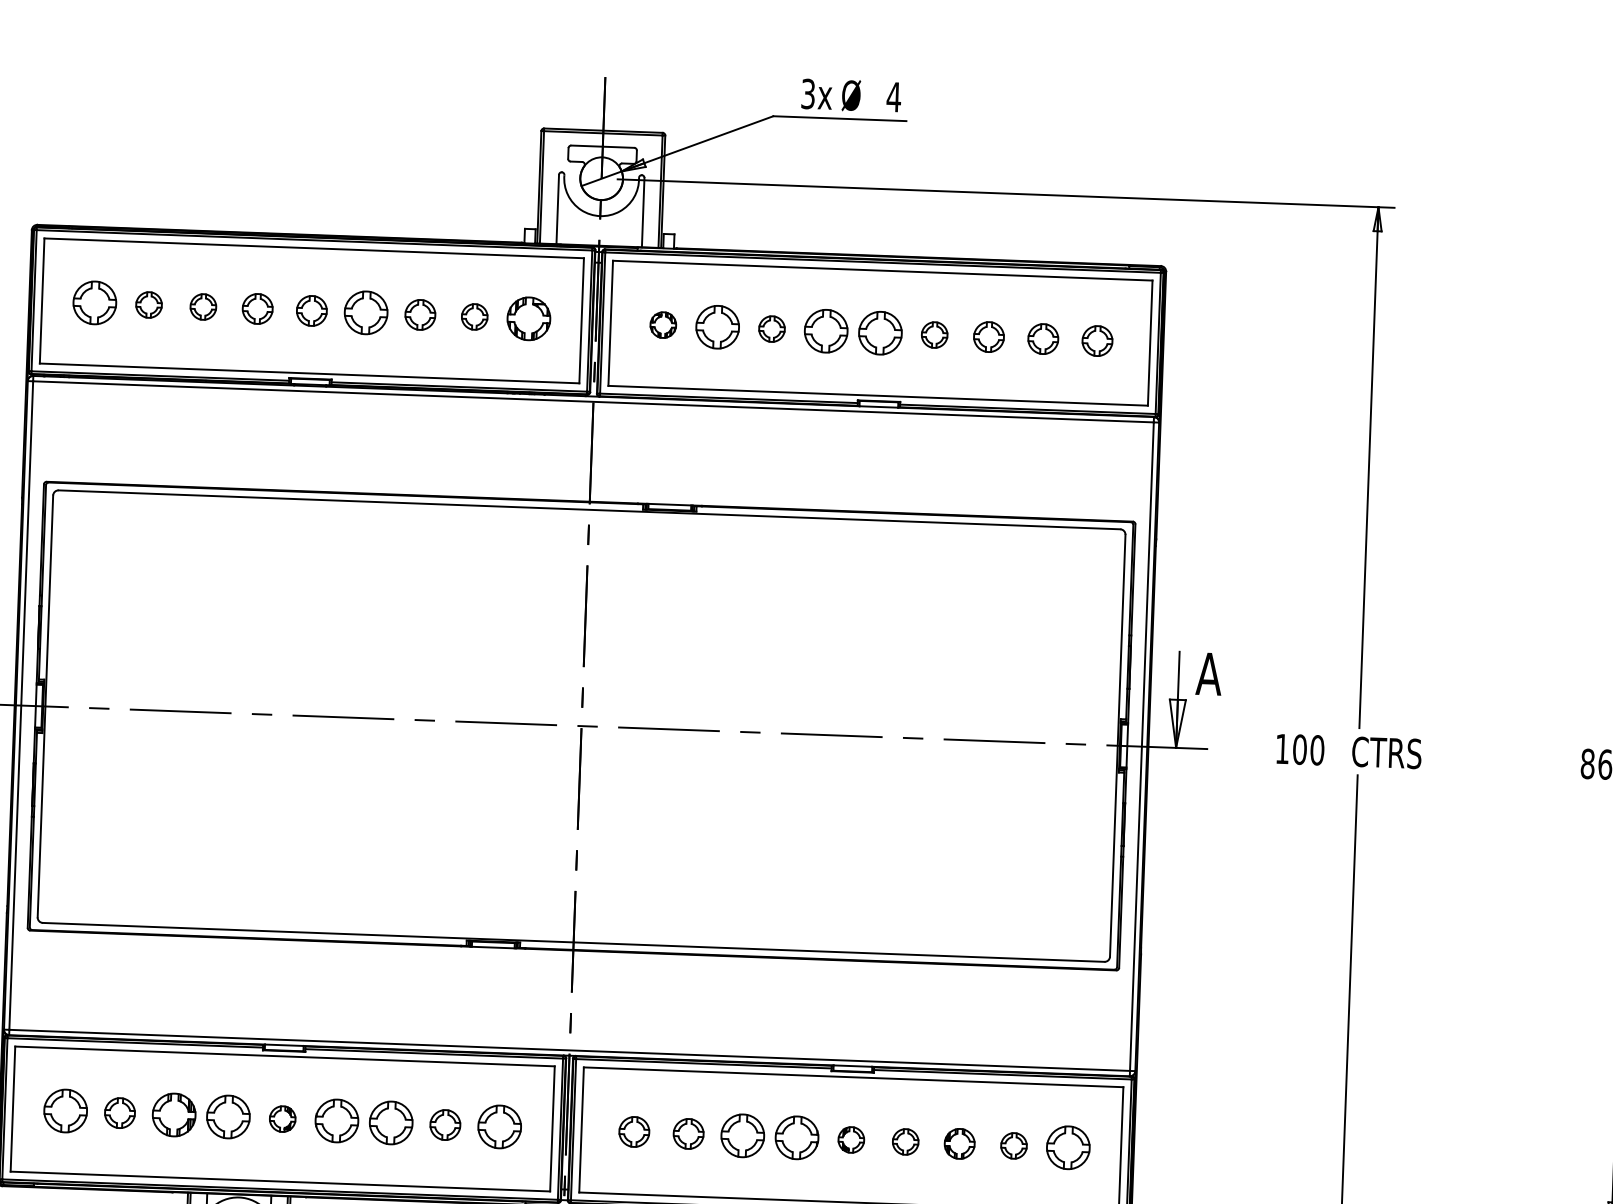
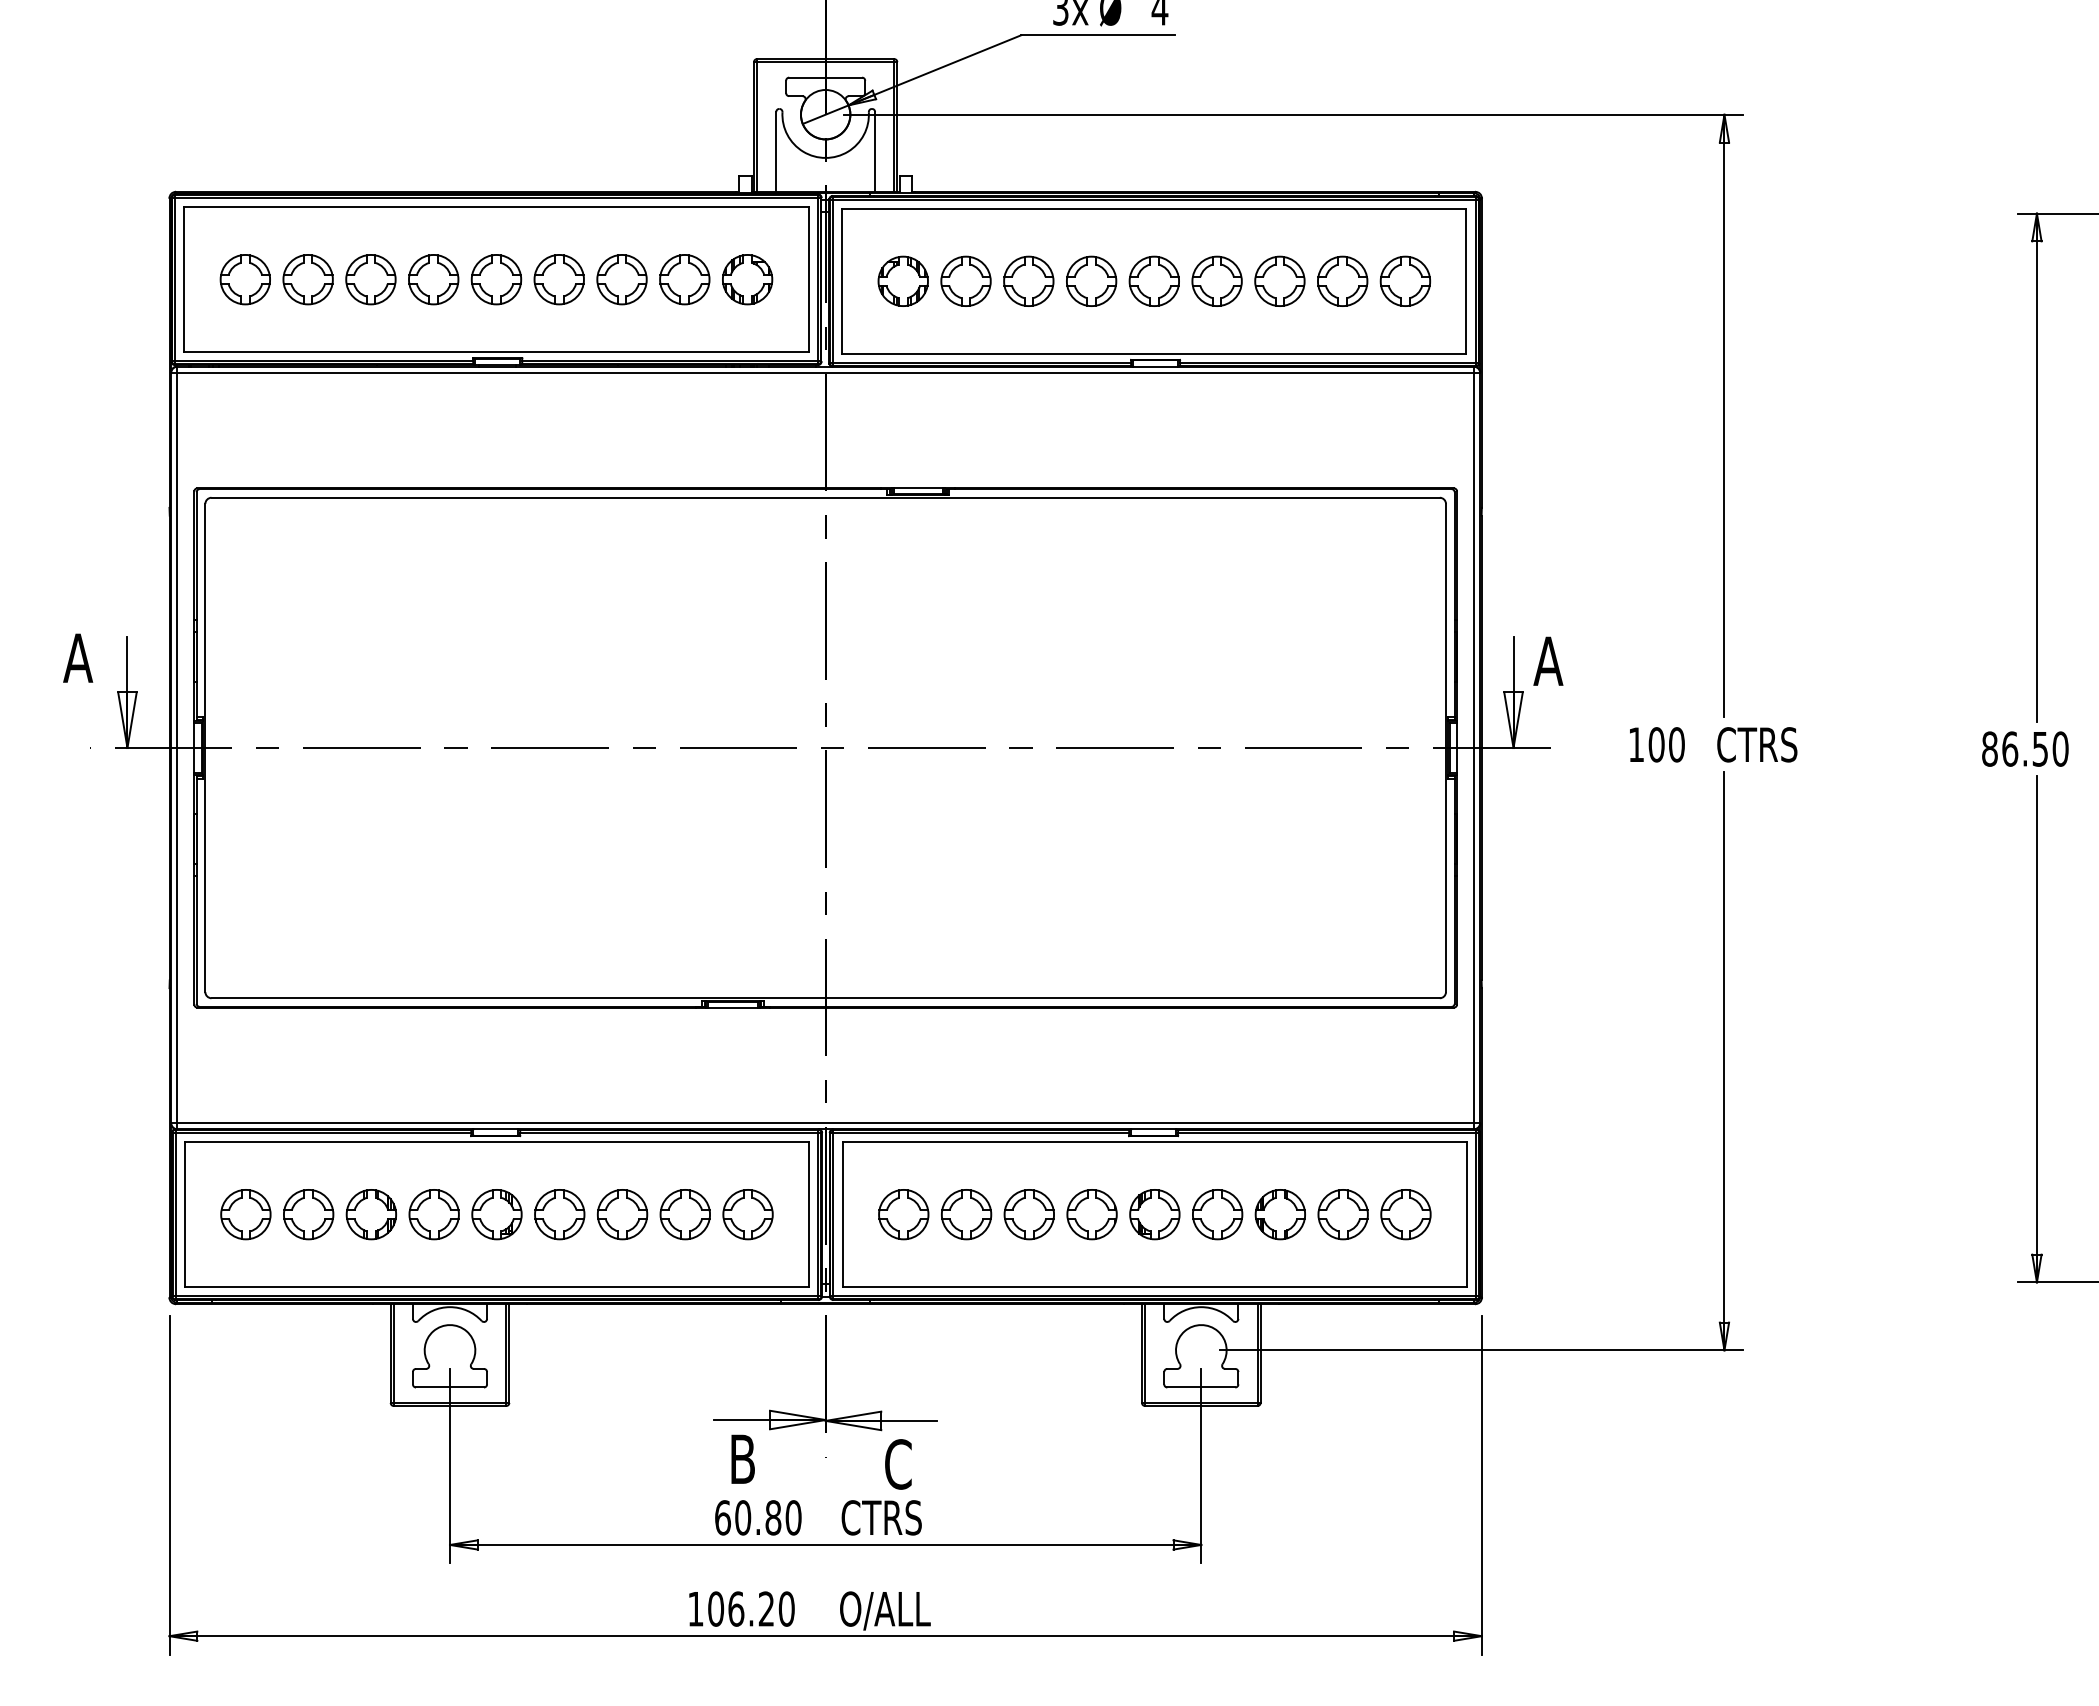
part: (148, 304) -> (307, 279), size x1.67
part: (203, 306) -> (370, 279), size x1.67
part: (257, 308) -> (433, 279), size x1.43
part: (311, 310) -> (496, 279), size x1.43
part: (419, 314) -> (621, 279), size x1.43
part: (474, 316) -> (684, 279), size x1.67
part: (662, 324) -> (902, 280), size x1.67
part: (771, 328) -> (1028, 280), size x1.67
part: (934, 334) -> (1216, 280), size x1.67
part: (988, 336) -> (1279, 280), size x1.43
part: (1043, 338) -> (1342, 280), size x1.43
part: (1097, 340) -> (1405, 280), size x1.43
part: (119, 1112) -> (308, 1214), size x1.43
part: (282, 1118) -> (496, 1214), size x1.67
part: (444, 1124) -> (684, 1214), size x1.43
part: (634, 1131) -> (903, 1214), size x1.43
part: (688, 1133) -> (966, 1214), size x1.43
part: (851, 1139) -> (1154, 1214), size x1.67
part: (905, 1141) -> (1217, 1214), size x1.67
part: (959, 1143) -> (1279, 1214), size x1.43
part: (1013, 1145) -> (1342, 1214), size x1.67

